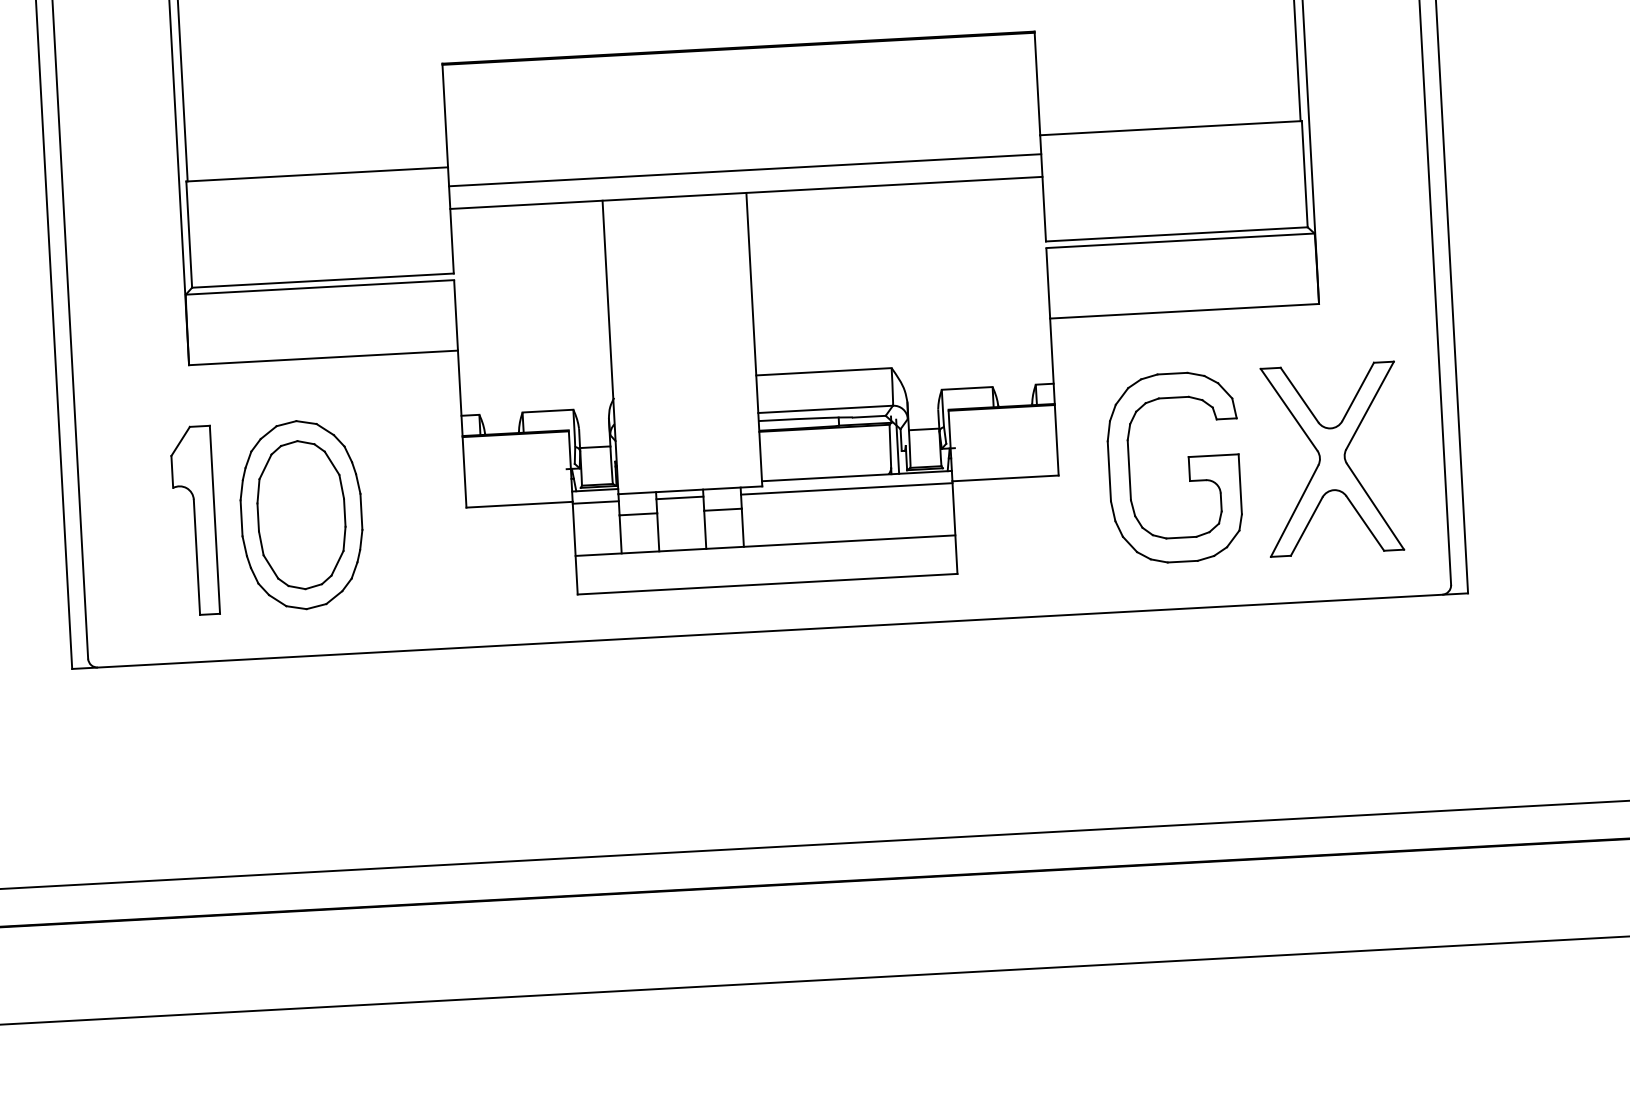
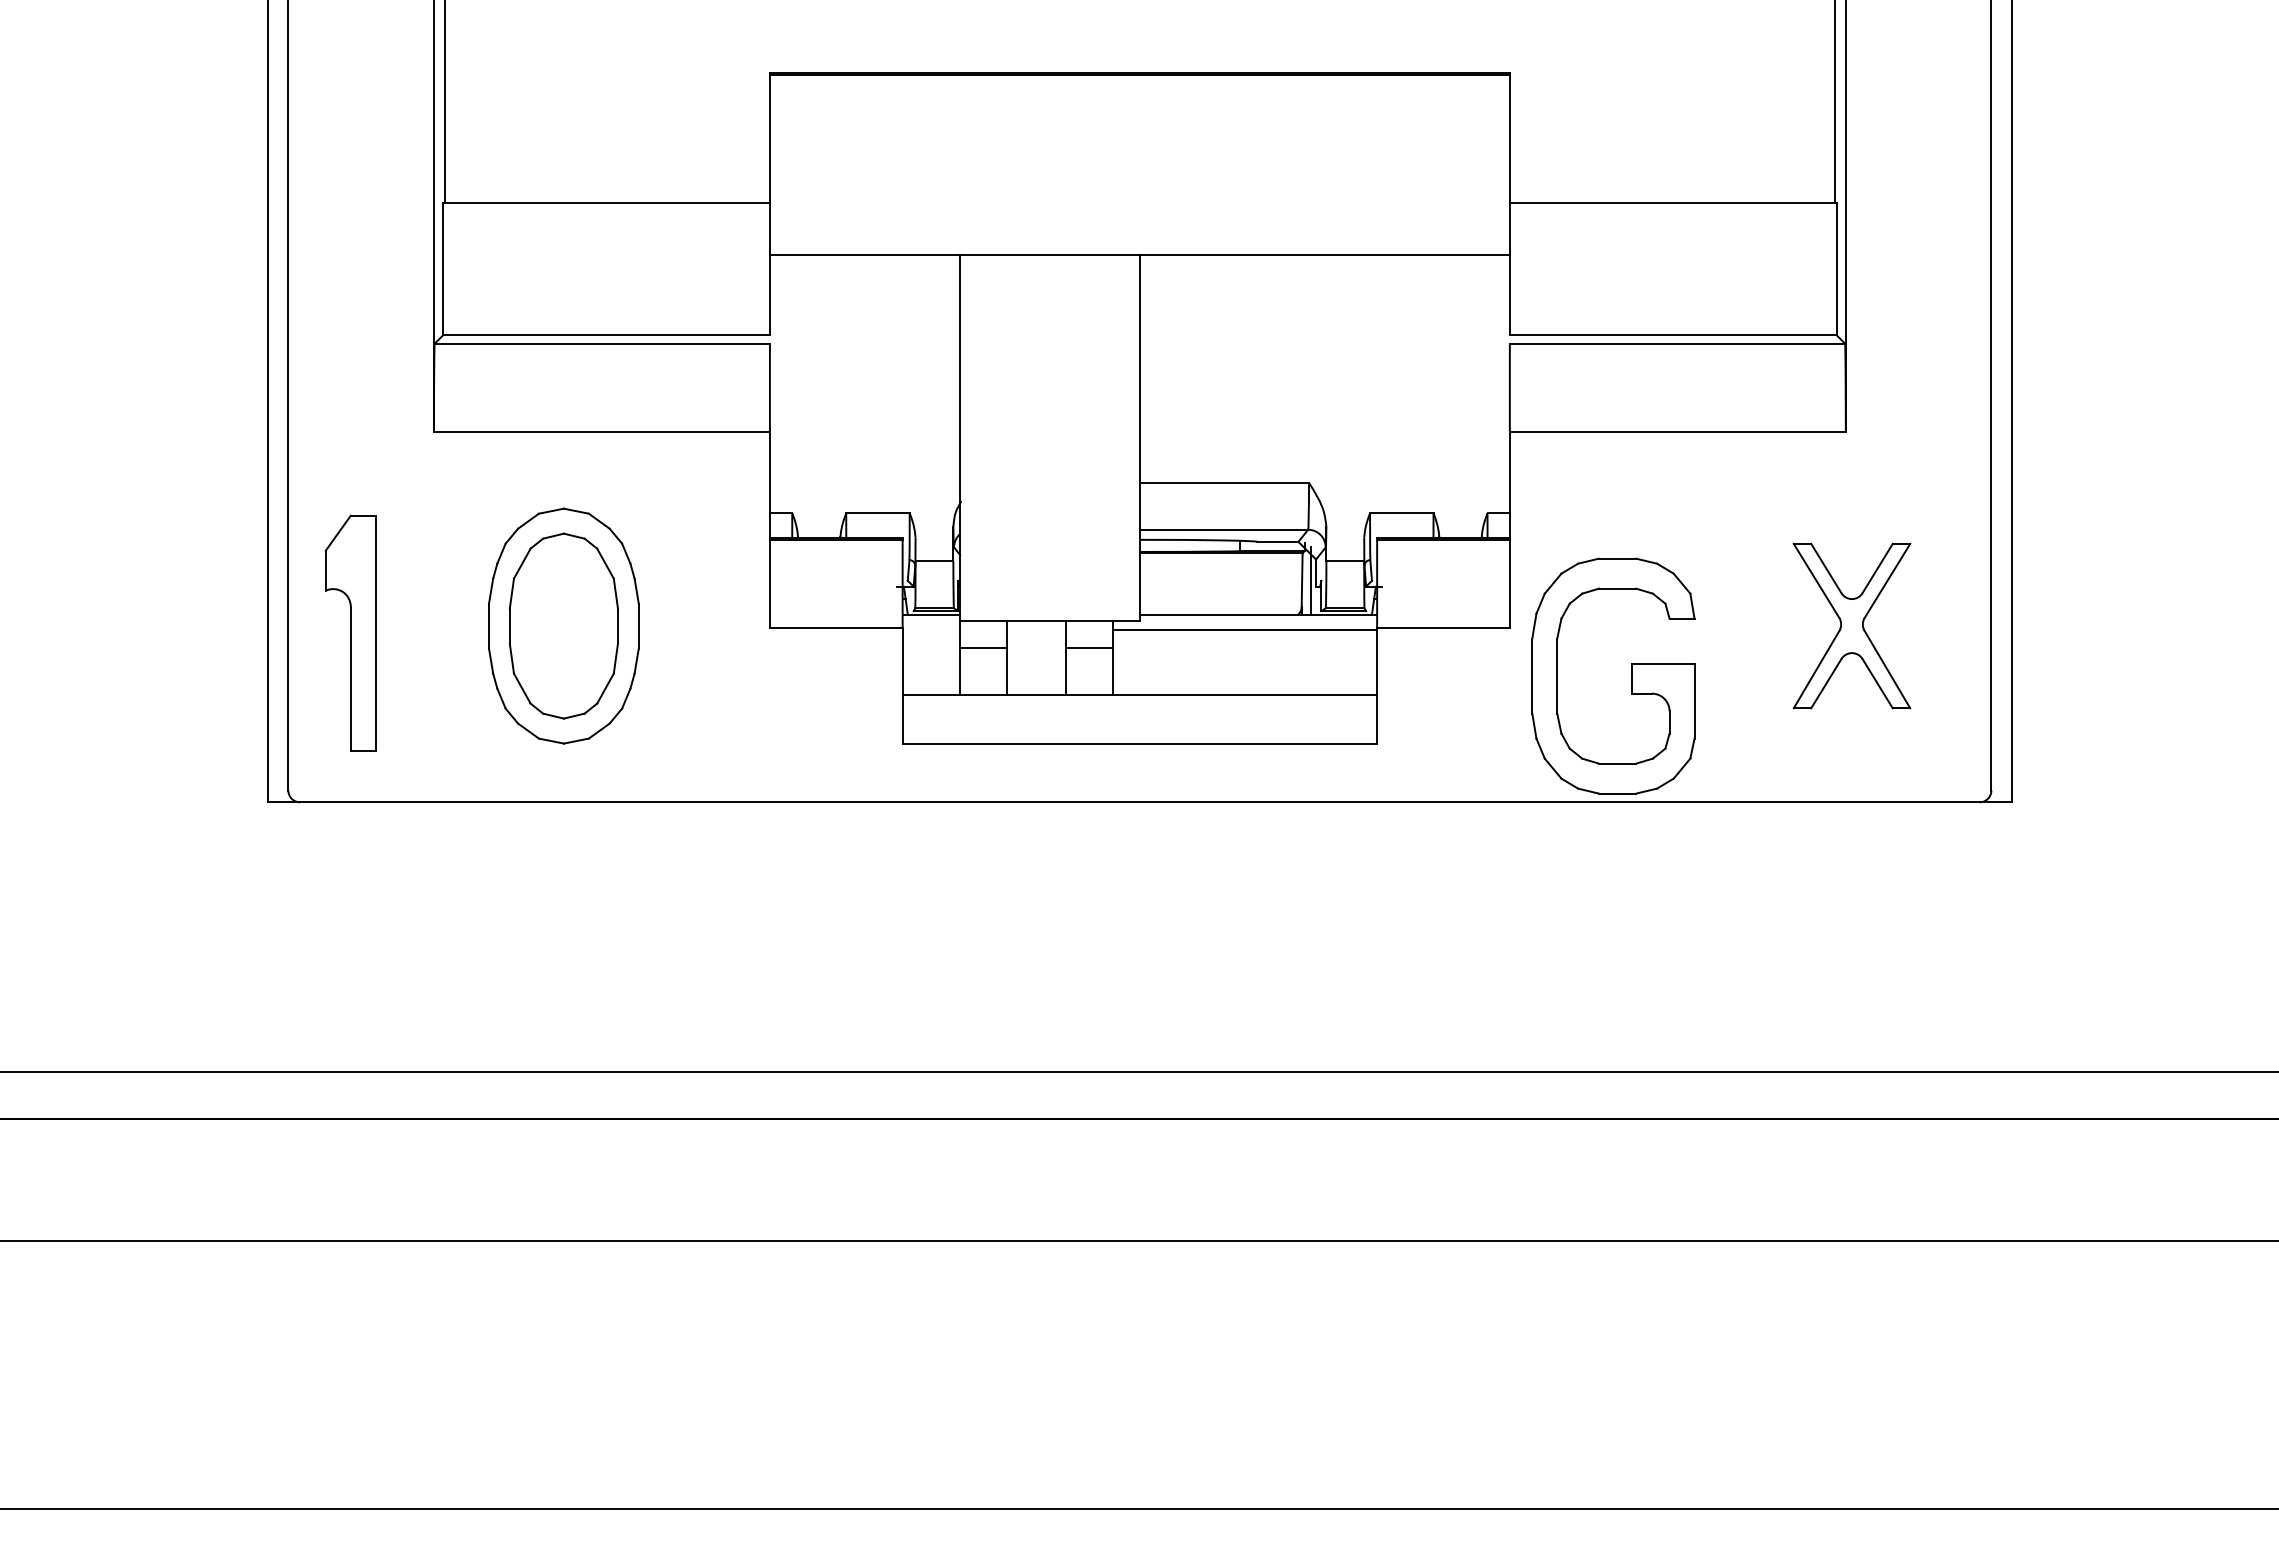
line: (744, 170) -> (1139, 226), removed
part: (1331, 458) -> (1851, 625), size x0.7
part: (1188, 466) -> (1631, 675), moved
line: (679, 498) -> (1036, 630), removed
line: (595, 502) -> (931, 630), removed
part: (194, 520) -> (350, 632), moved

